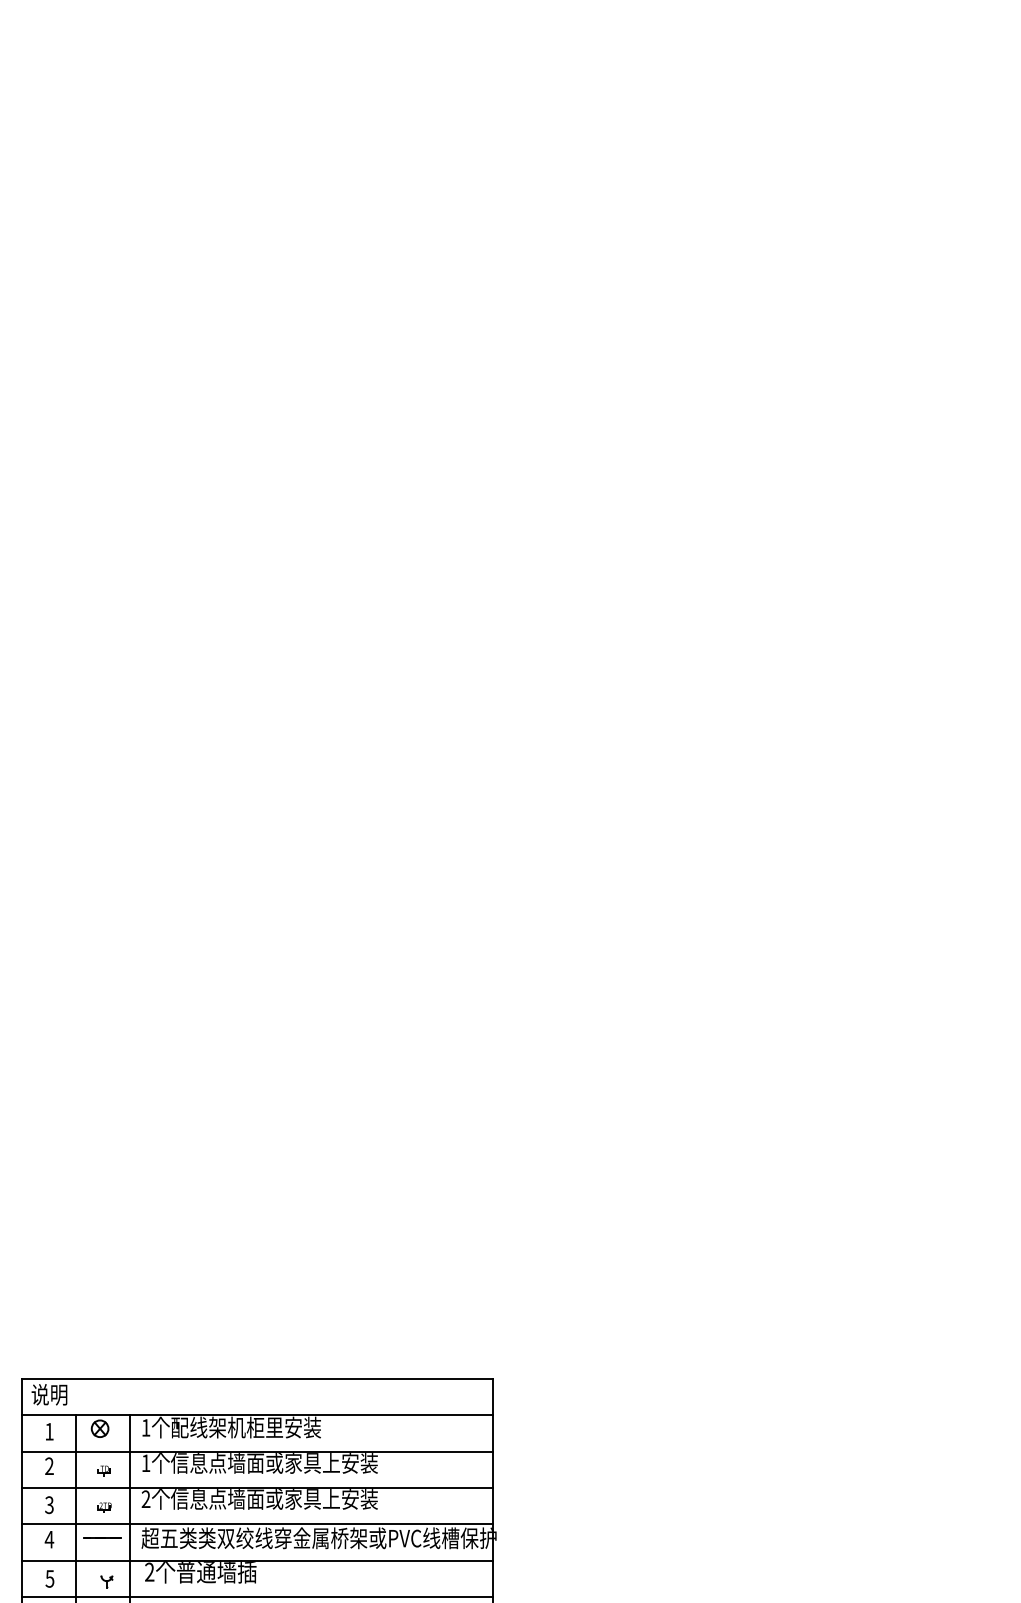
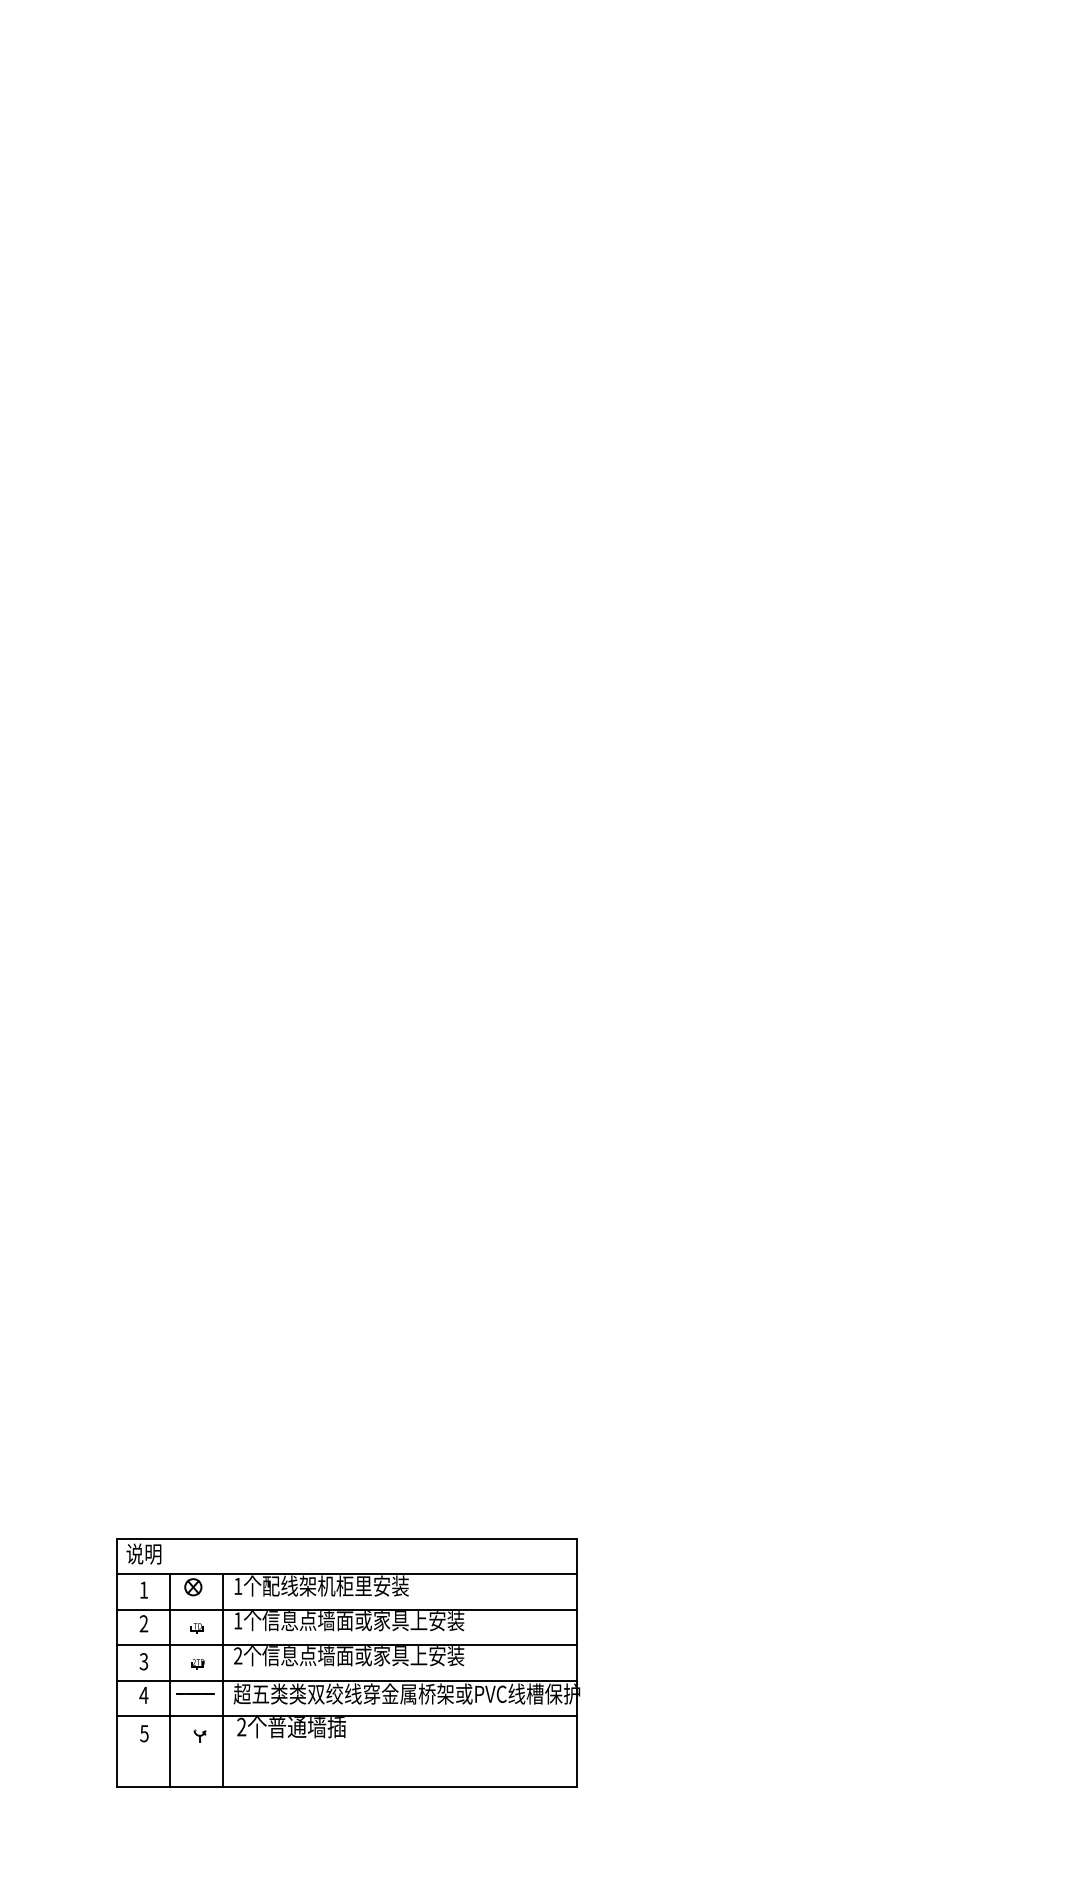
line: (257, 1597) -> (346, 1751), removed

